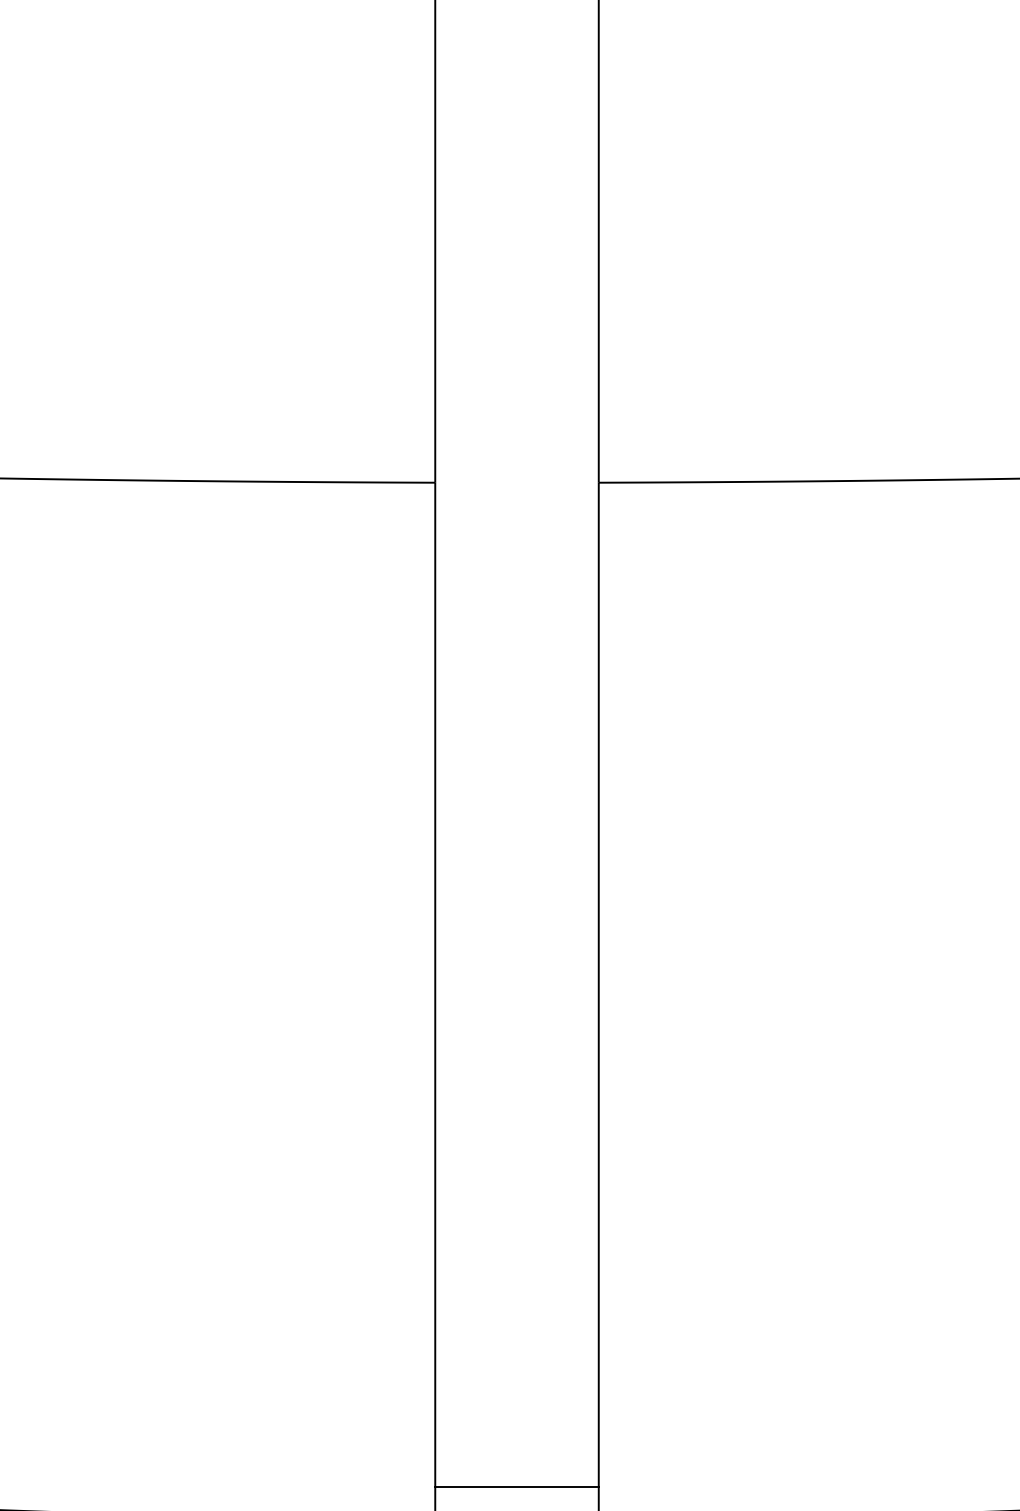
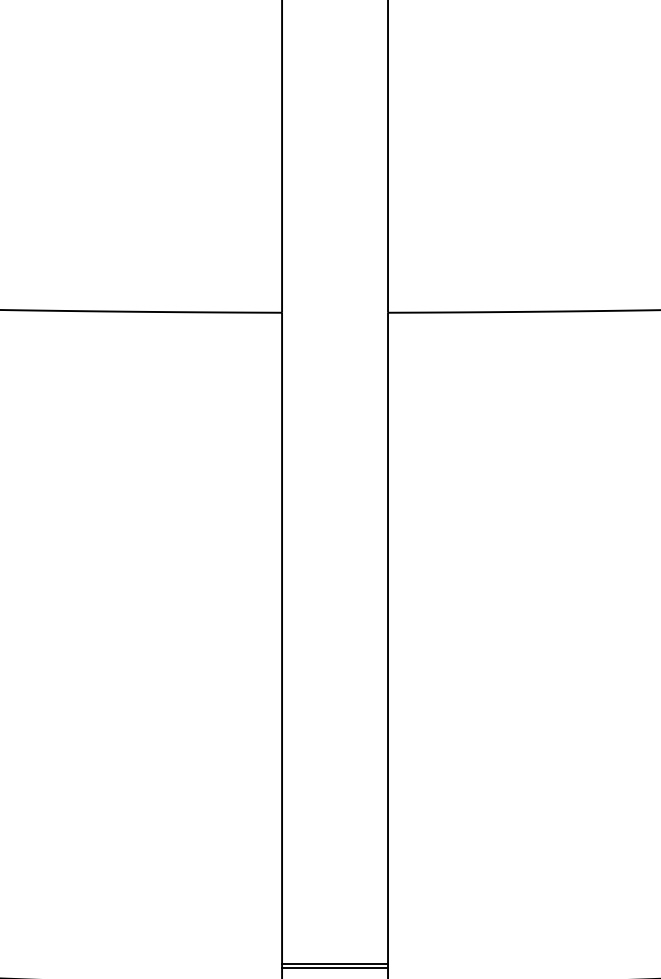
line: (517, 1494) -> (335, 968), added

